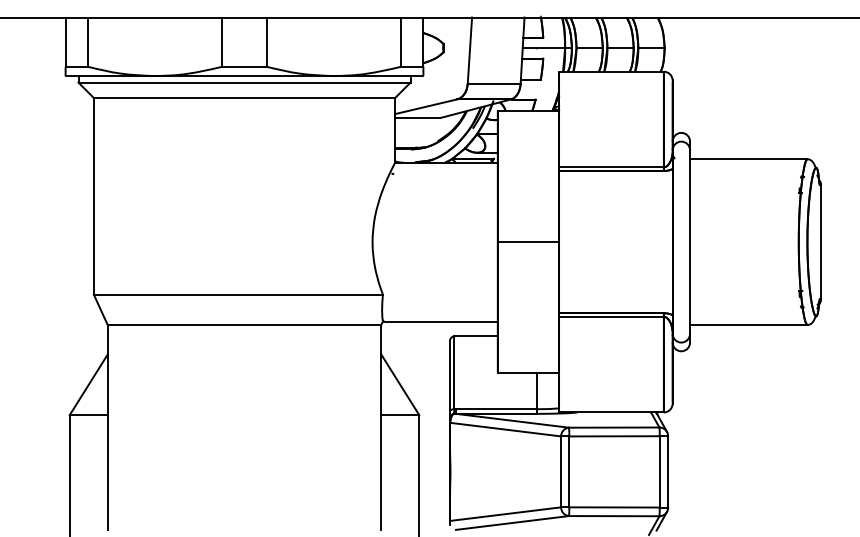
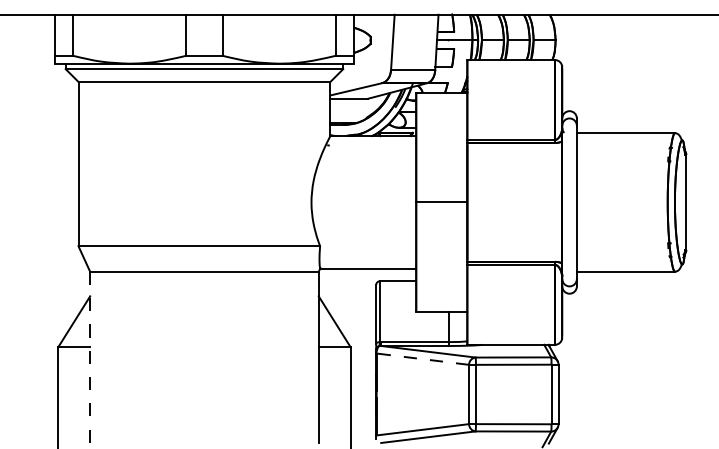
line: (107, 427) -> (89, 357), solid -> dashed
line: (505, 429) -> (422, 359), solid -> dashed

